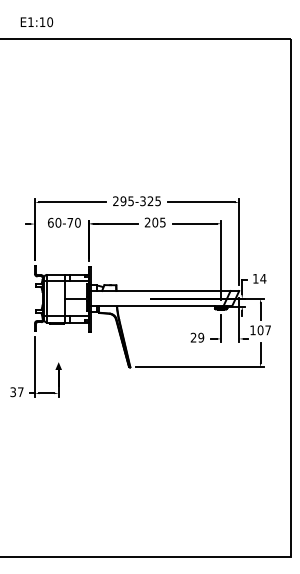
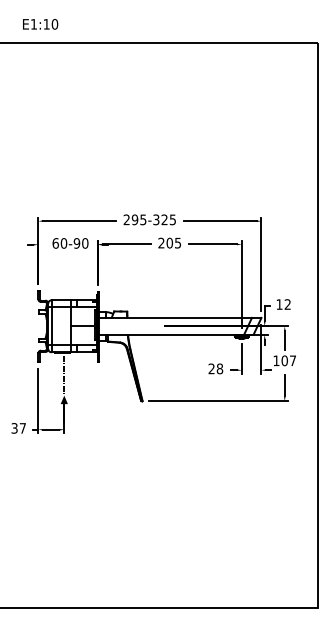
text: (70, 222) -> (77, 243), 60-70 -> 60-90
text: (263, 278) -> (287, 304), 14 -> 12
text: (201, 337) -> (220, 368), 29 -> 28
line: (58, 343) -> (64, 375), added

